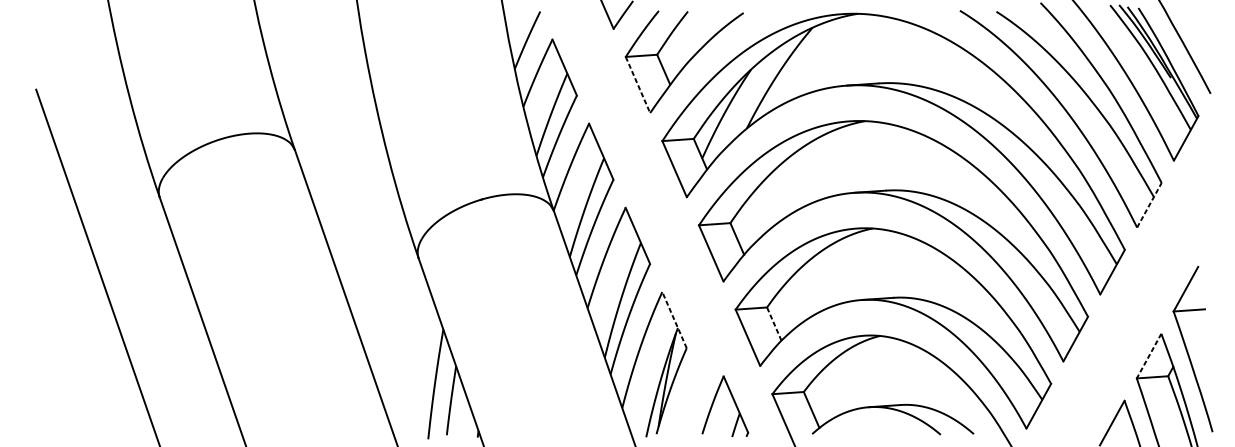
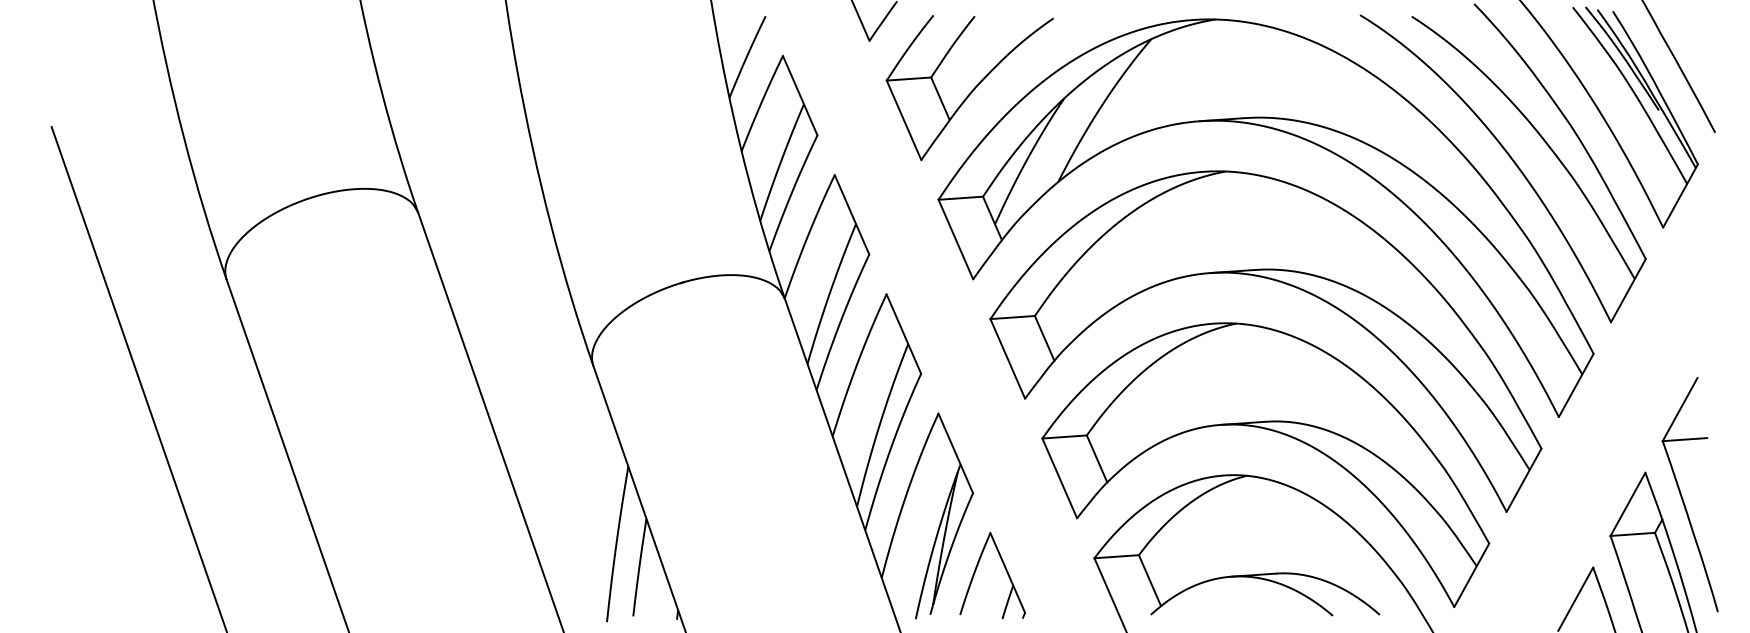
line: (638, 85) -> (904, 120), dashed -> solid
line: (1149, 205) -> (1628, 290), dashed -> solid
line: (674, 319) -> (955, 452), dashed -> solid
line: (774, 323) -> (1097, 458), dashed -> solid
line: (1148, 356) -> (1627, 504), dashed -> solid
part: (733, 401) -> (1004, 568), moved

